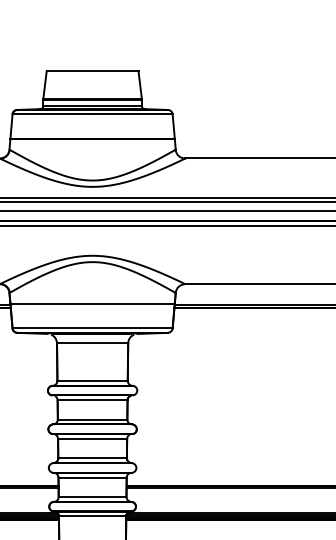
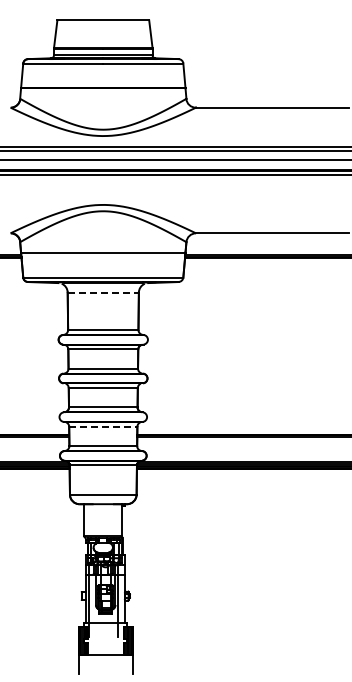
line: (92, 343) -> (103, 292), solid -> dashed
line: (92, 477) -> (103, 426), solid -> dashed

